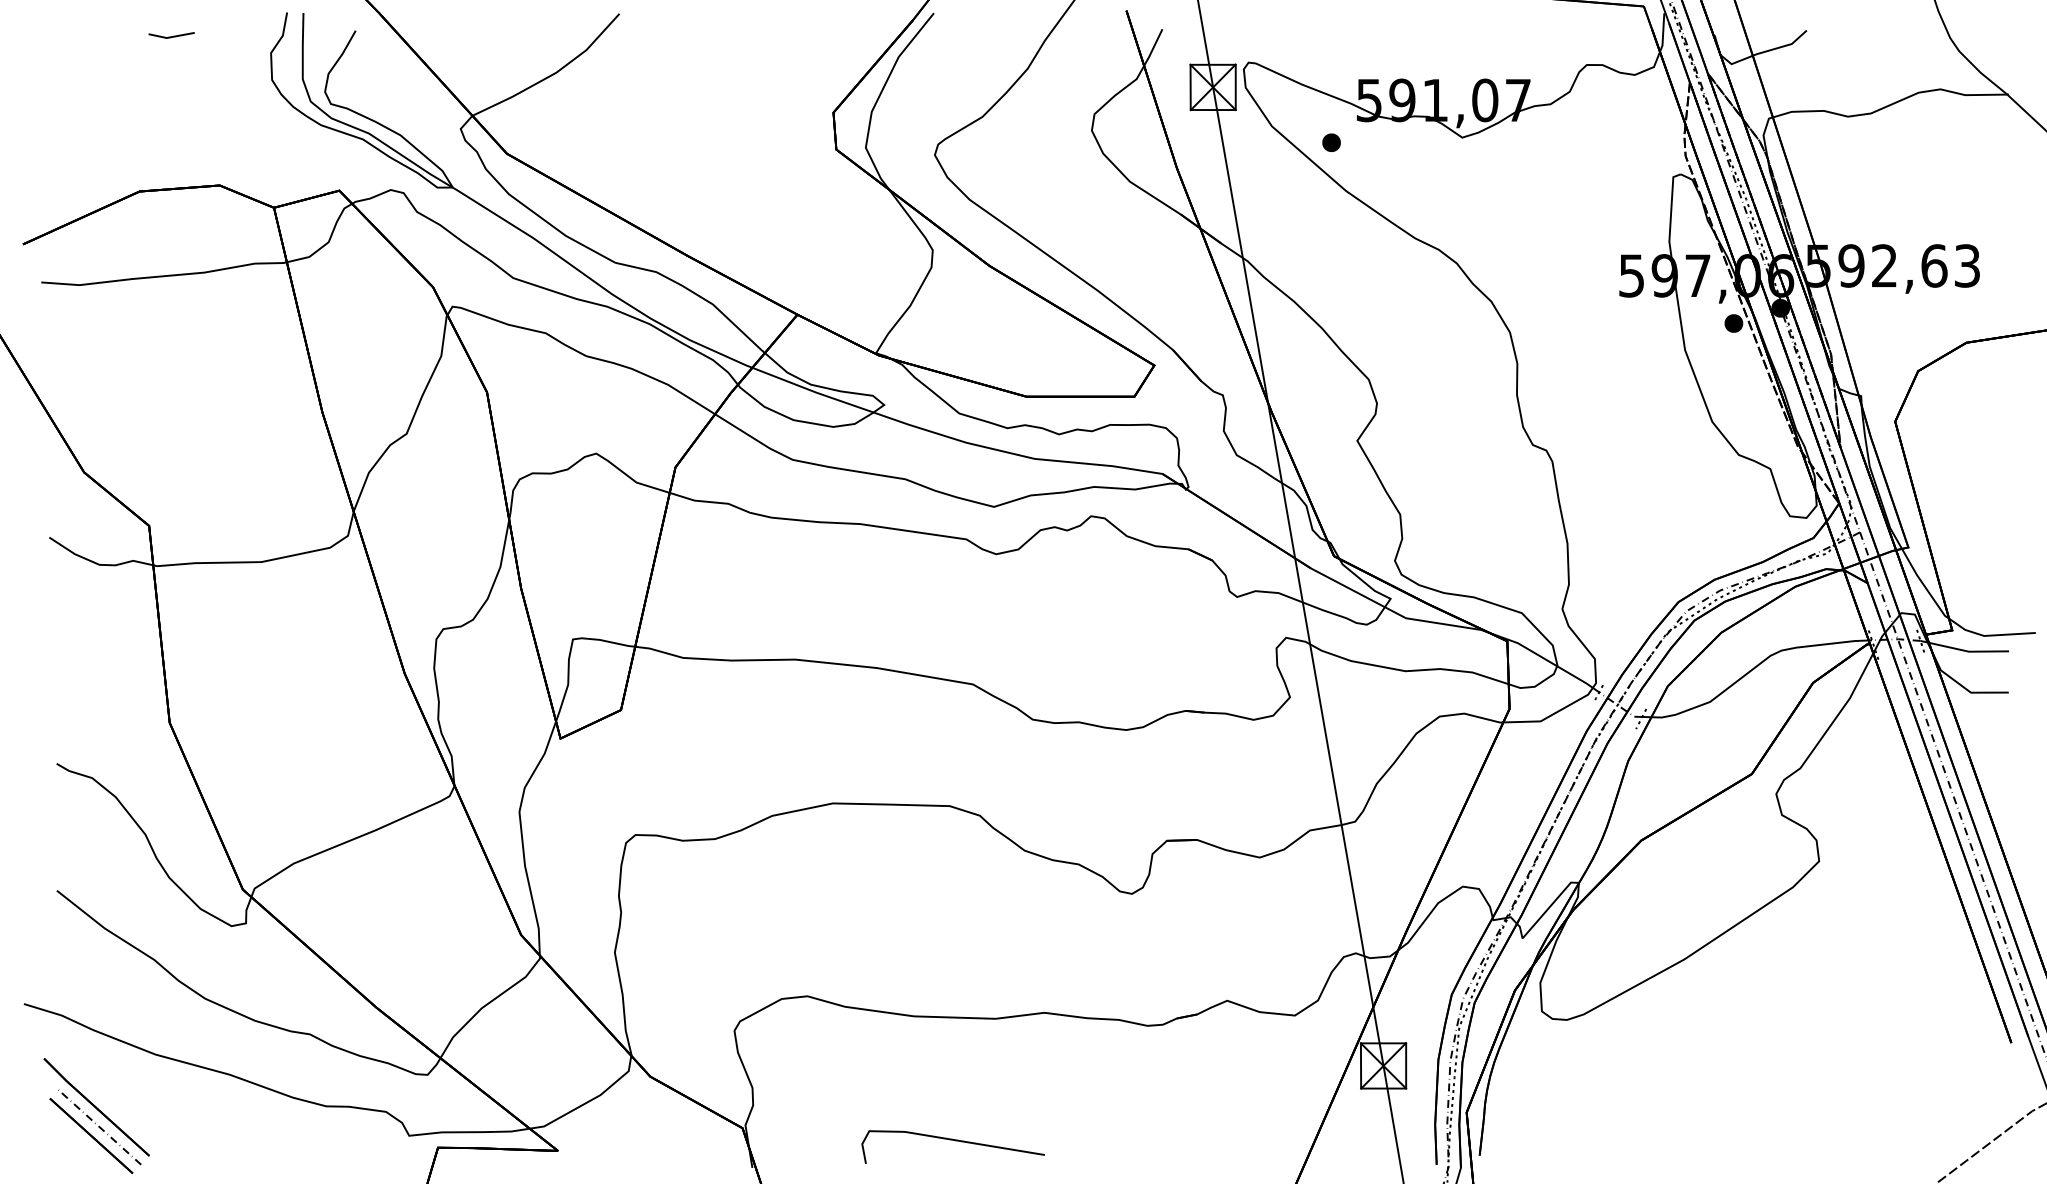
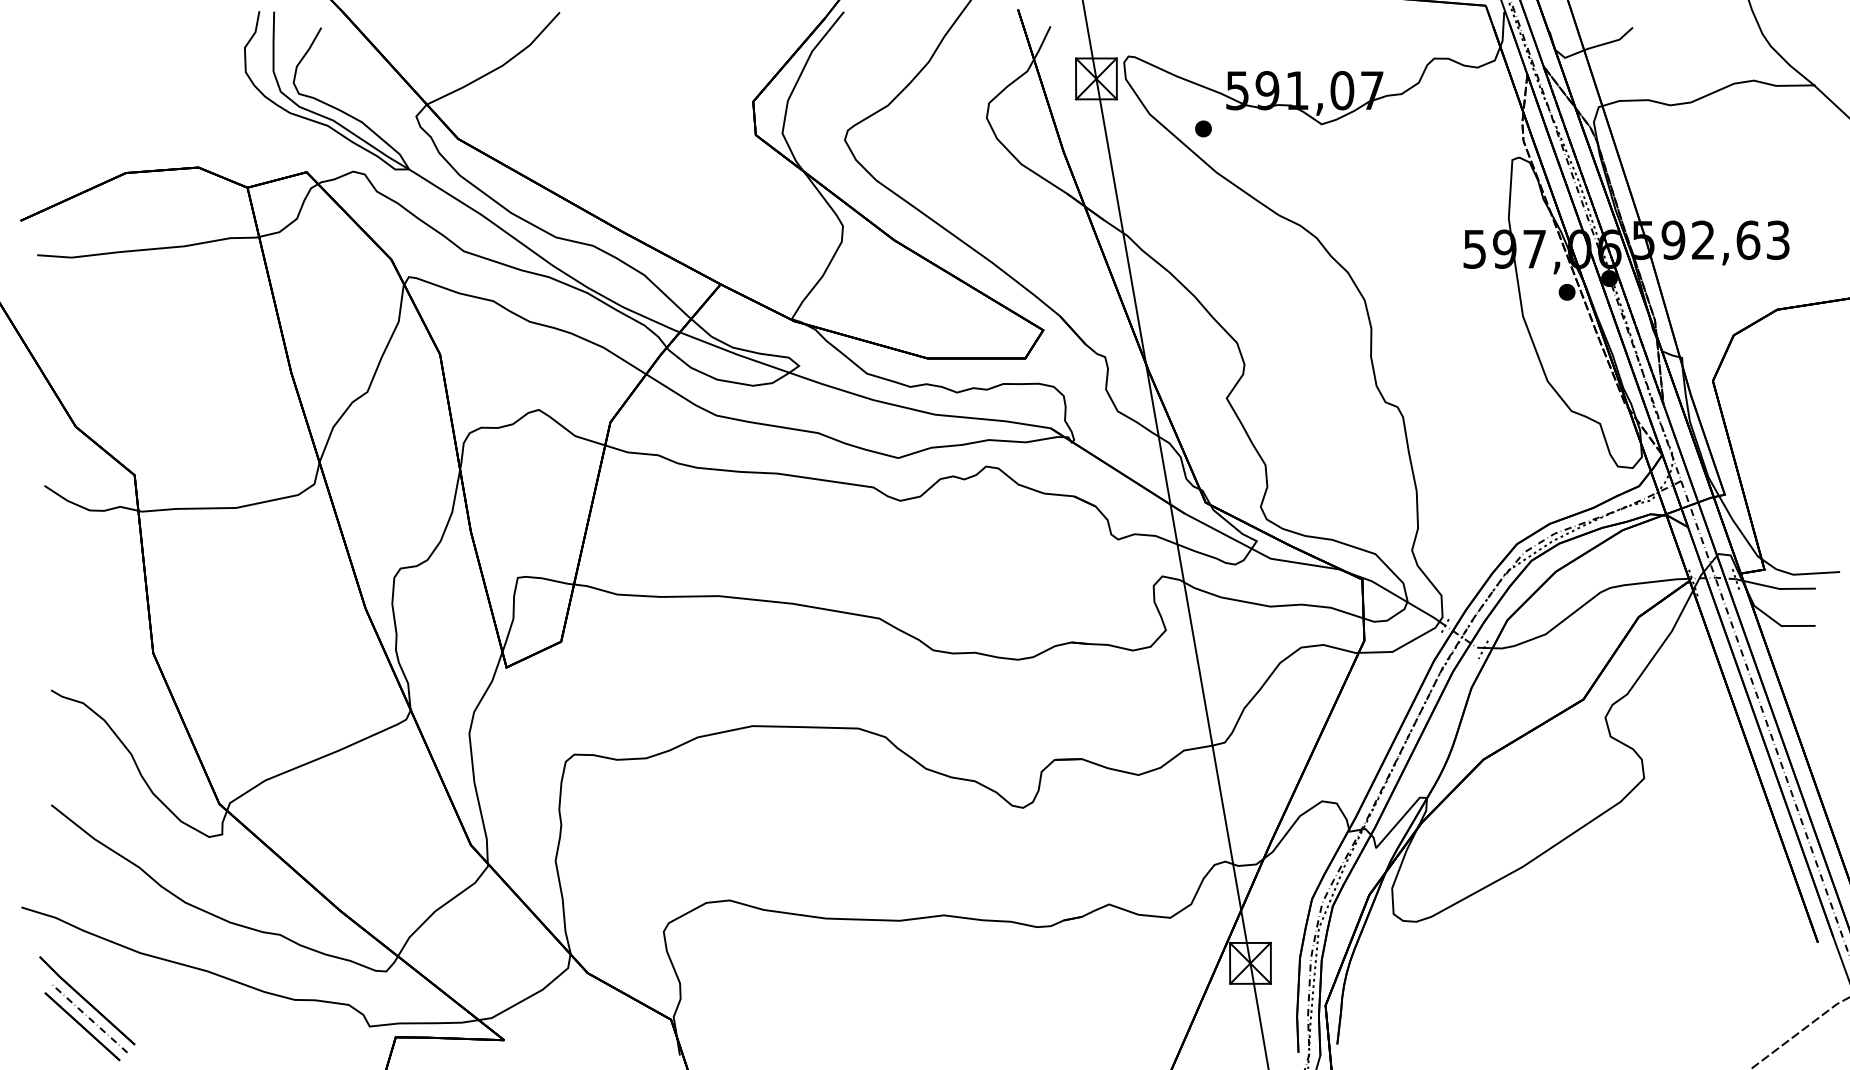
line: (171, 36) -> (154, 32), removed
line: (955, 1141) -> (863, 1031), removed

